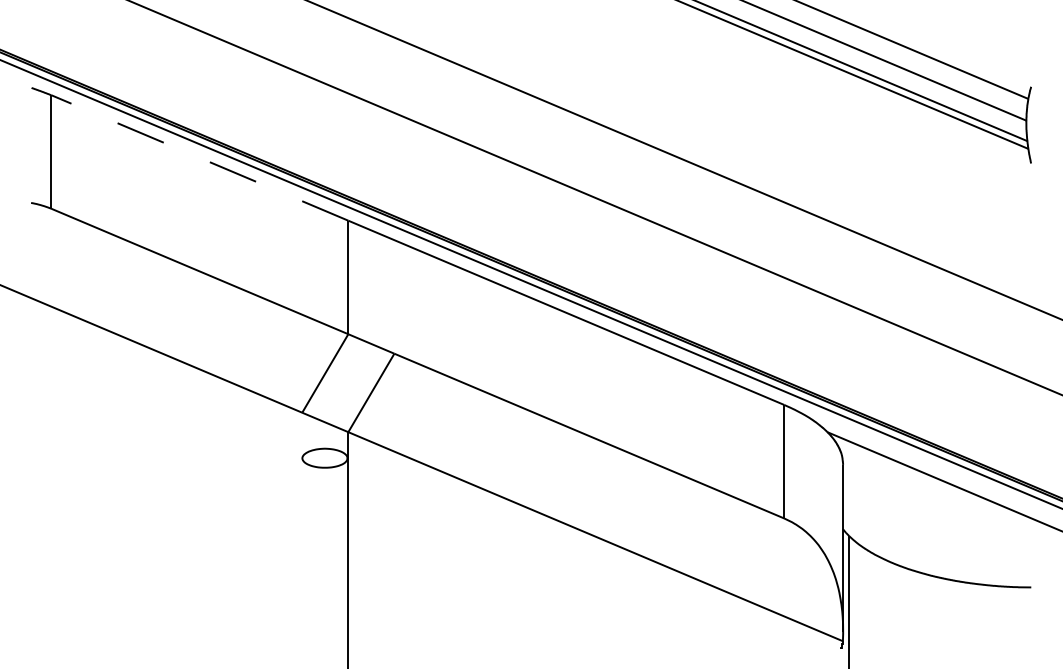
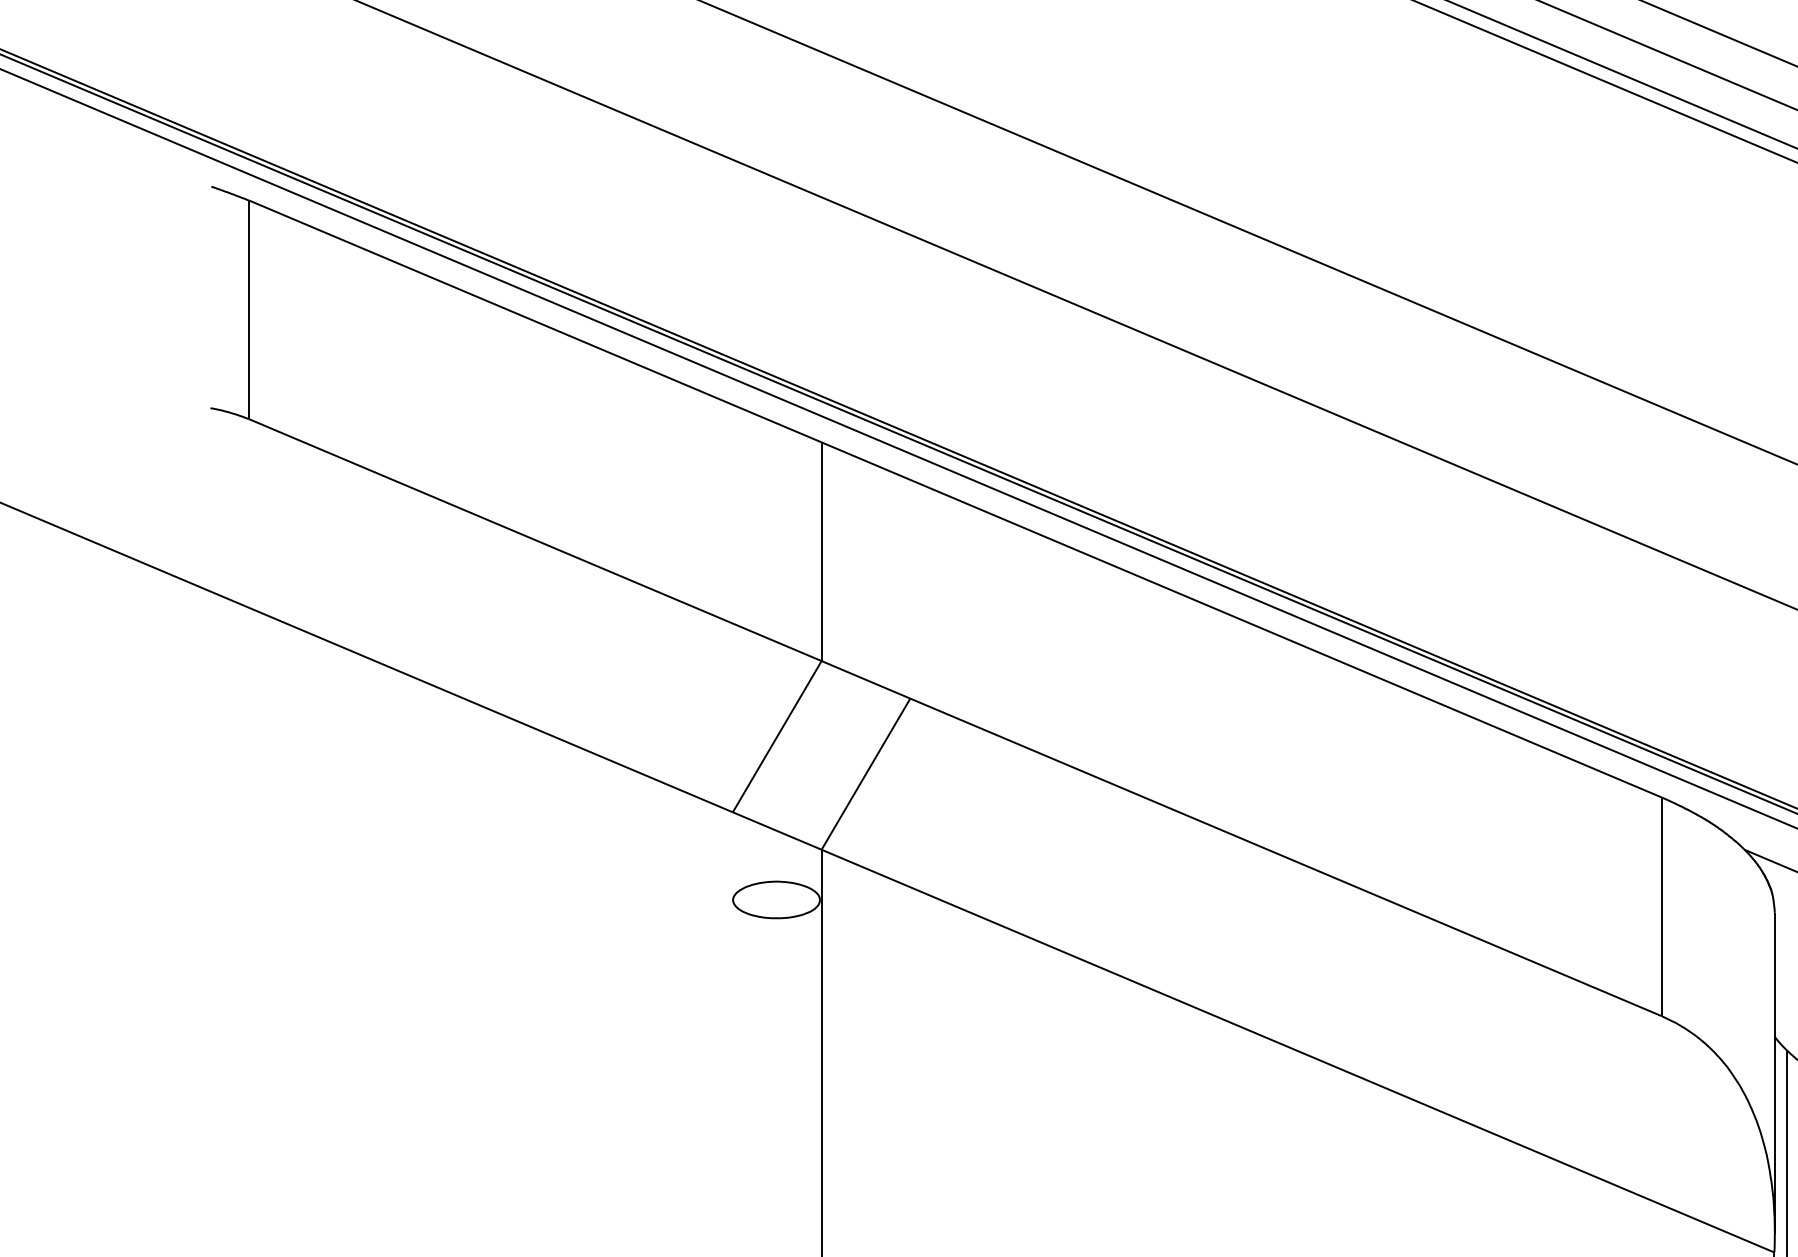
line: (199, 157) -> (534, 320), dashed -> solid

